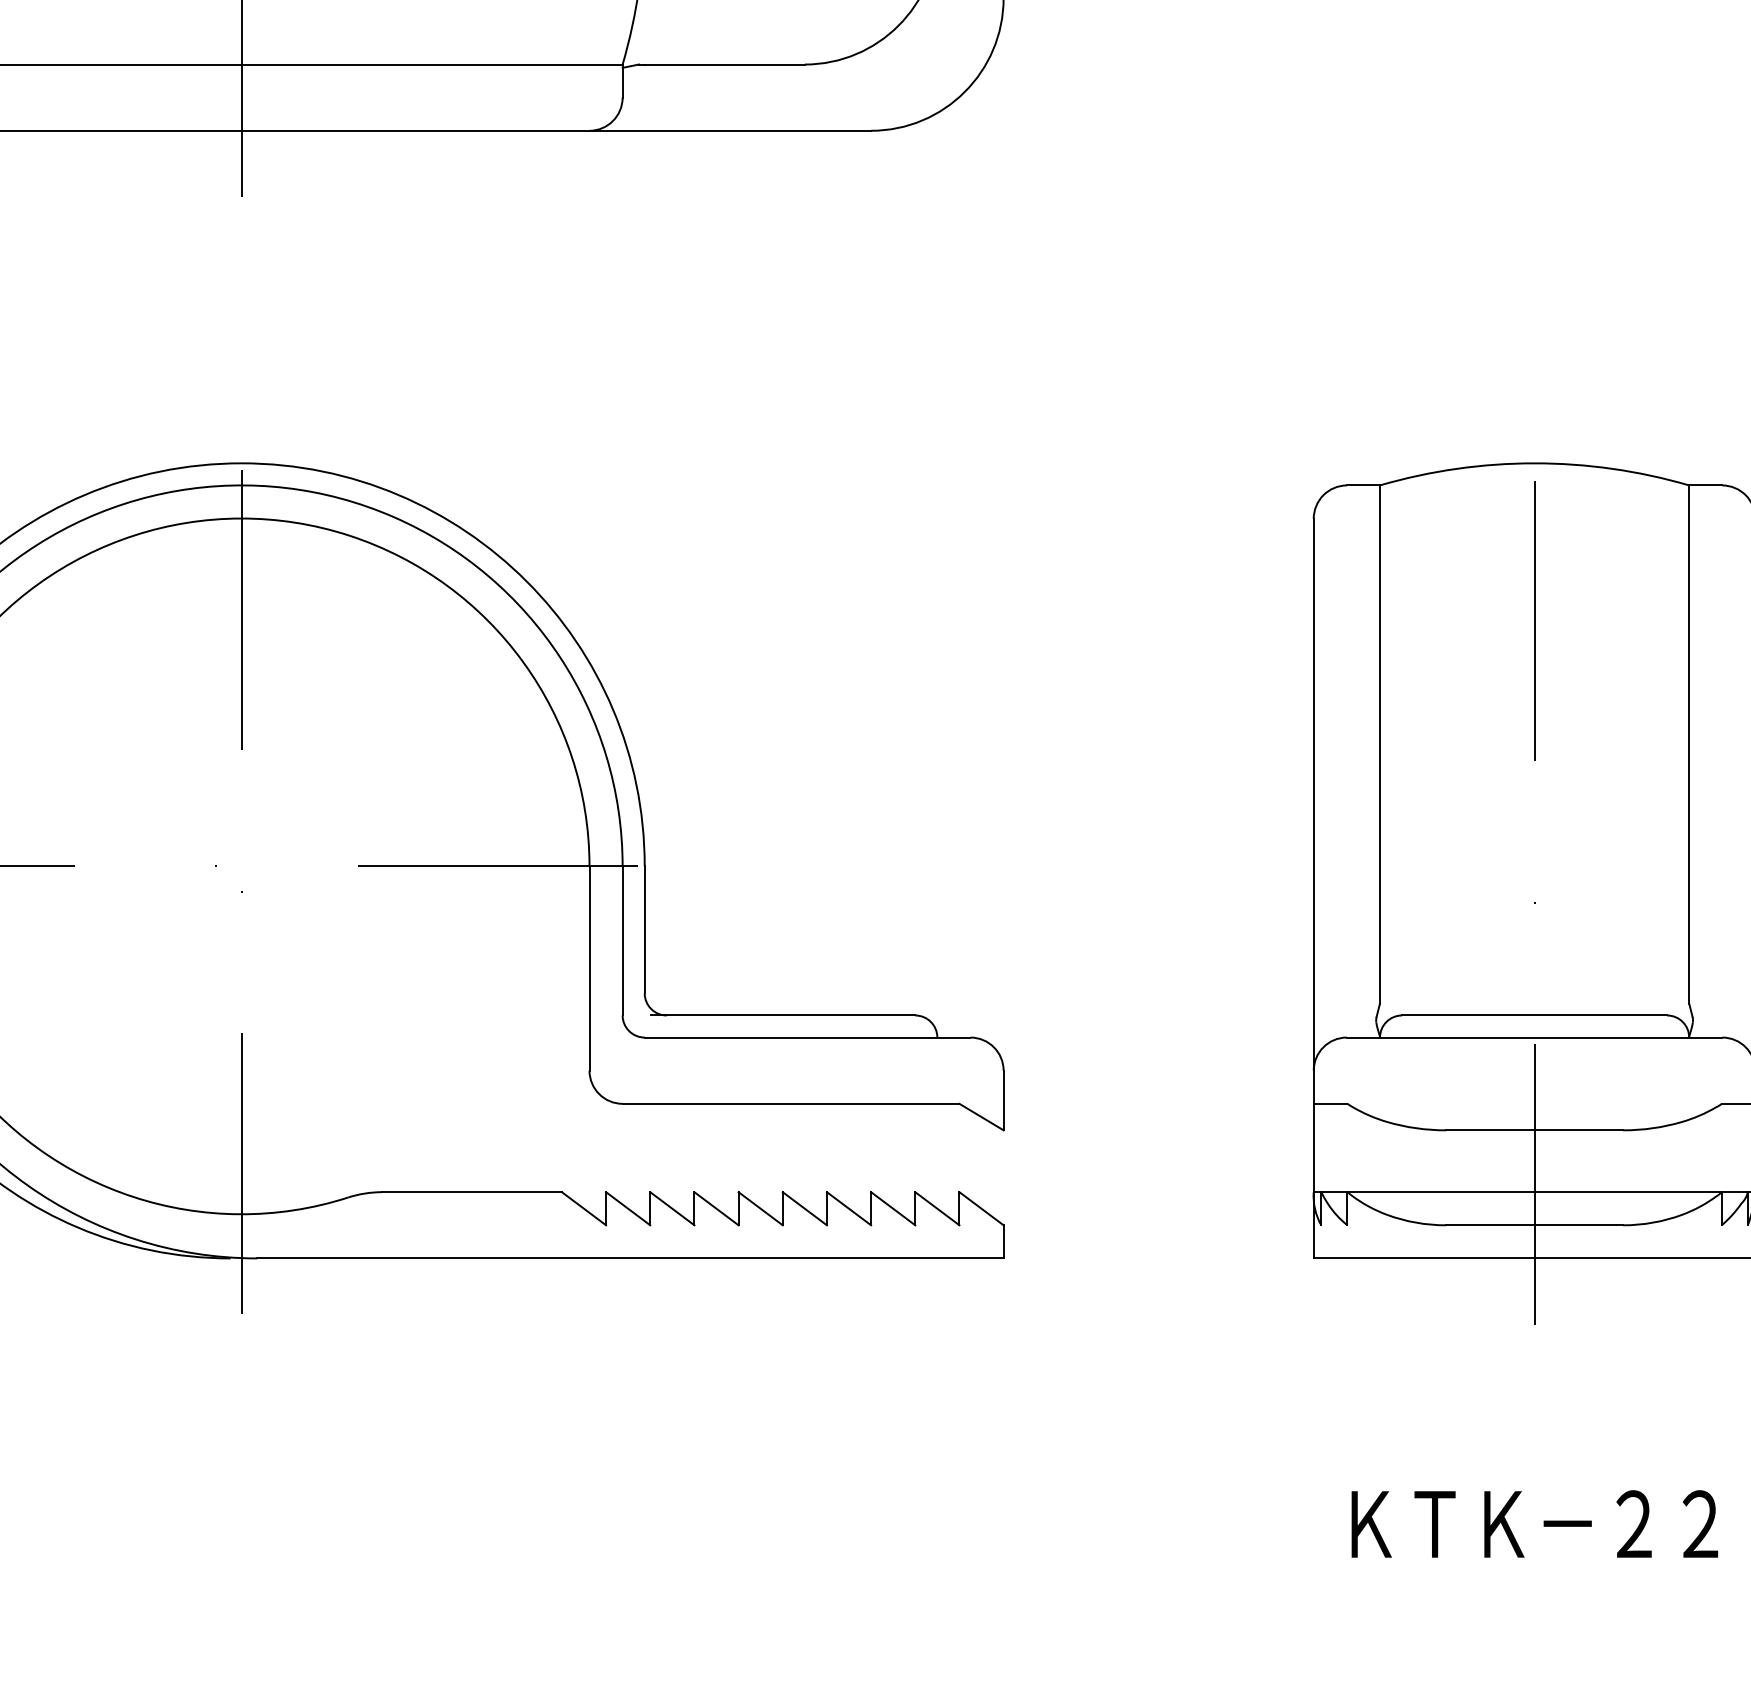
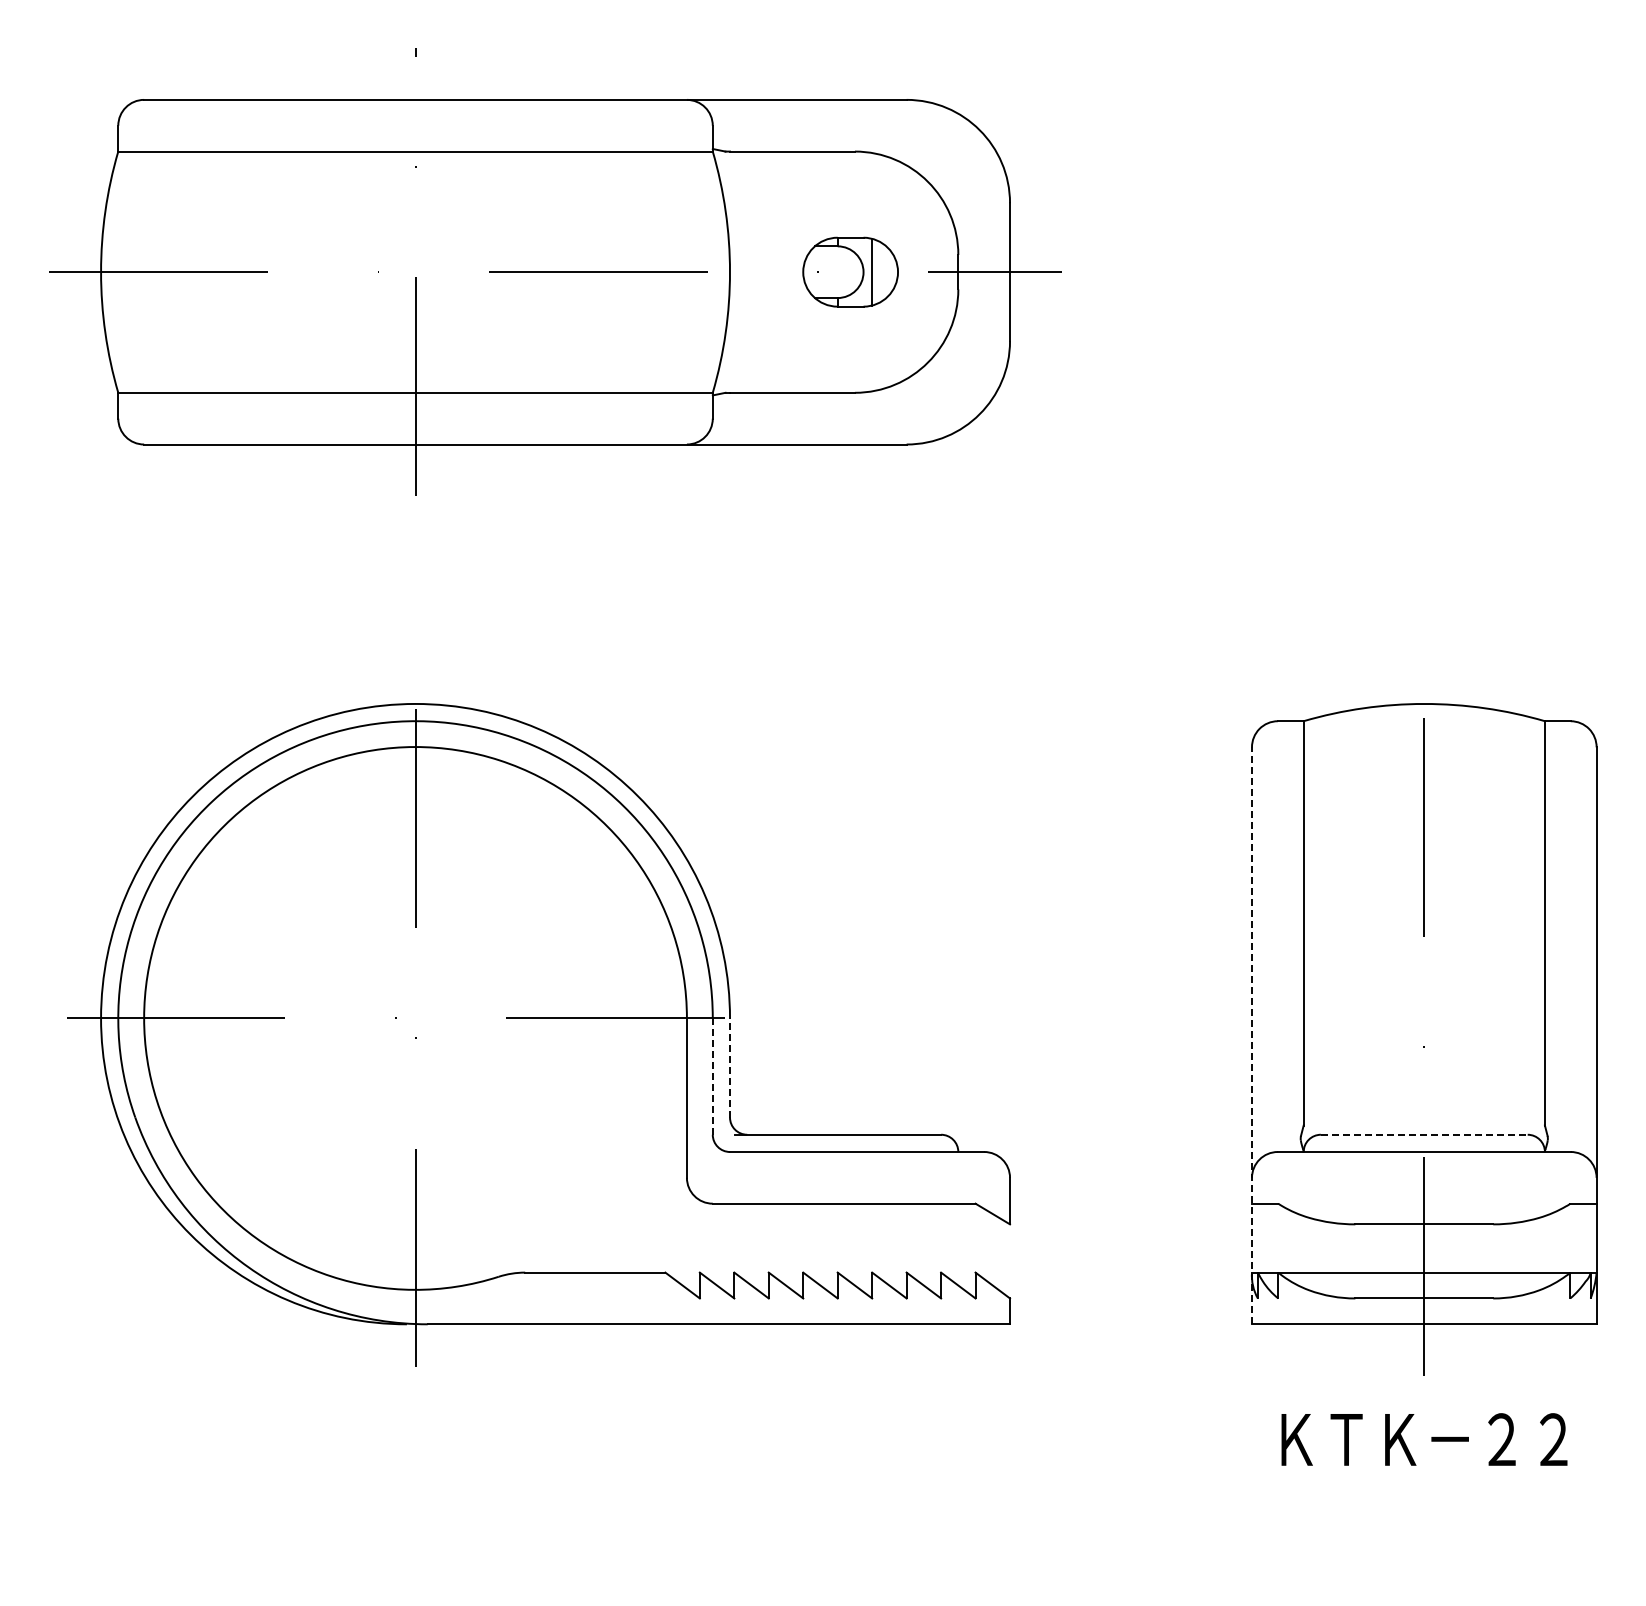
line: (1313, 888) -> (1251, 1035), solid -> dashed
line: (645, 929) -> (730, 1067), solid -> dashed
line: (622, 942) -> (712, 1077), solid -> dashed
line: (1534, 1015) -> (1424, 1134), solid -> dashed
text: (1534, 1523) -> (1424, 1439), moved

